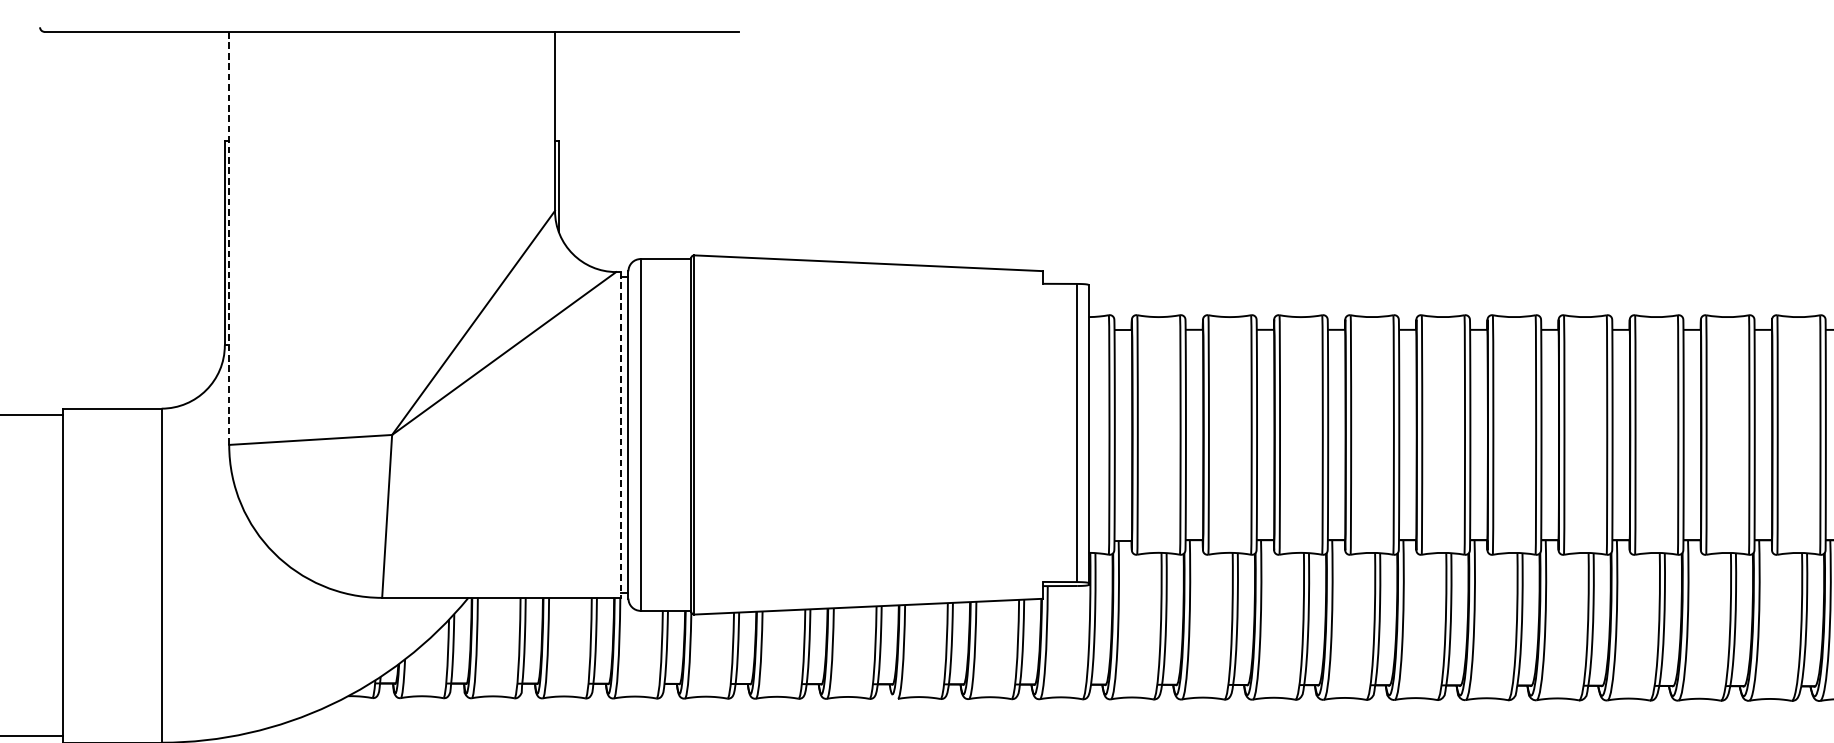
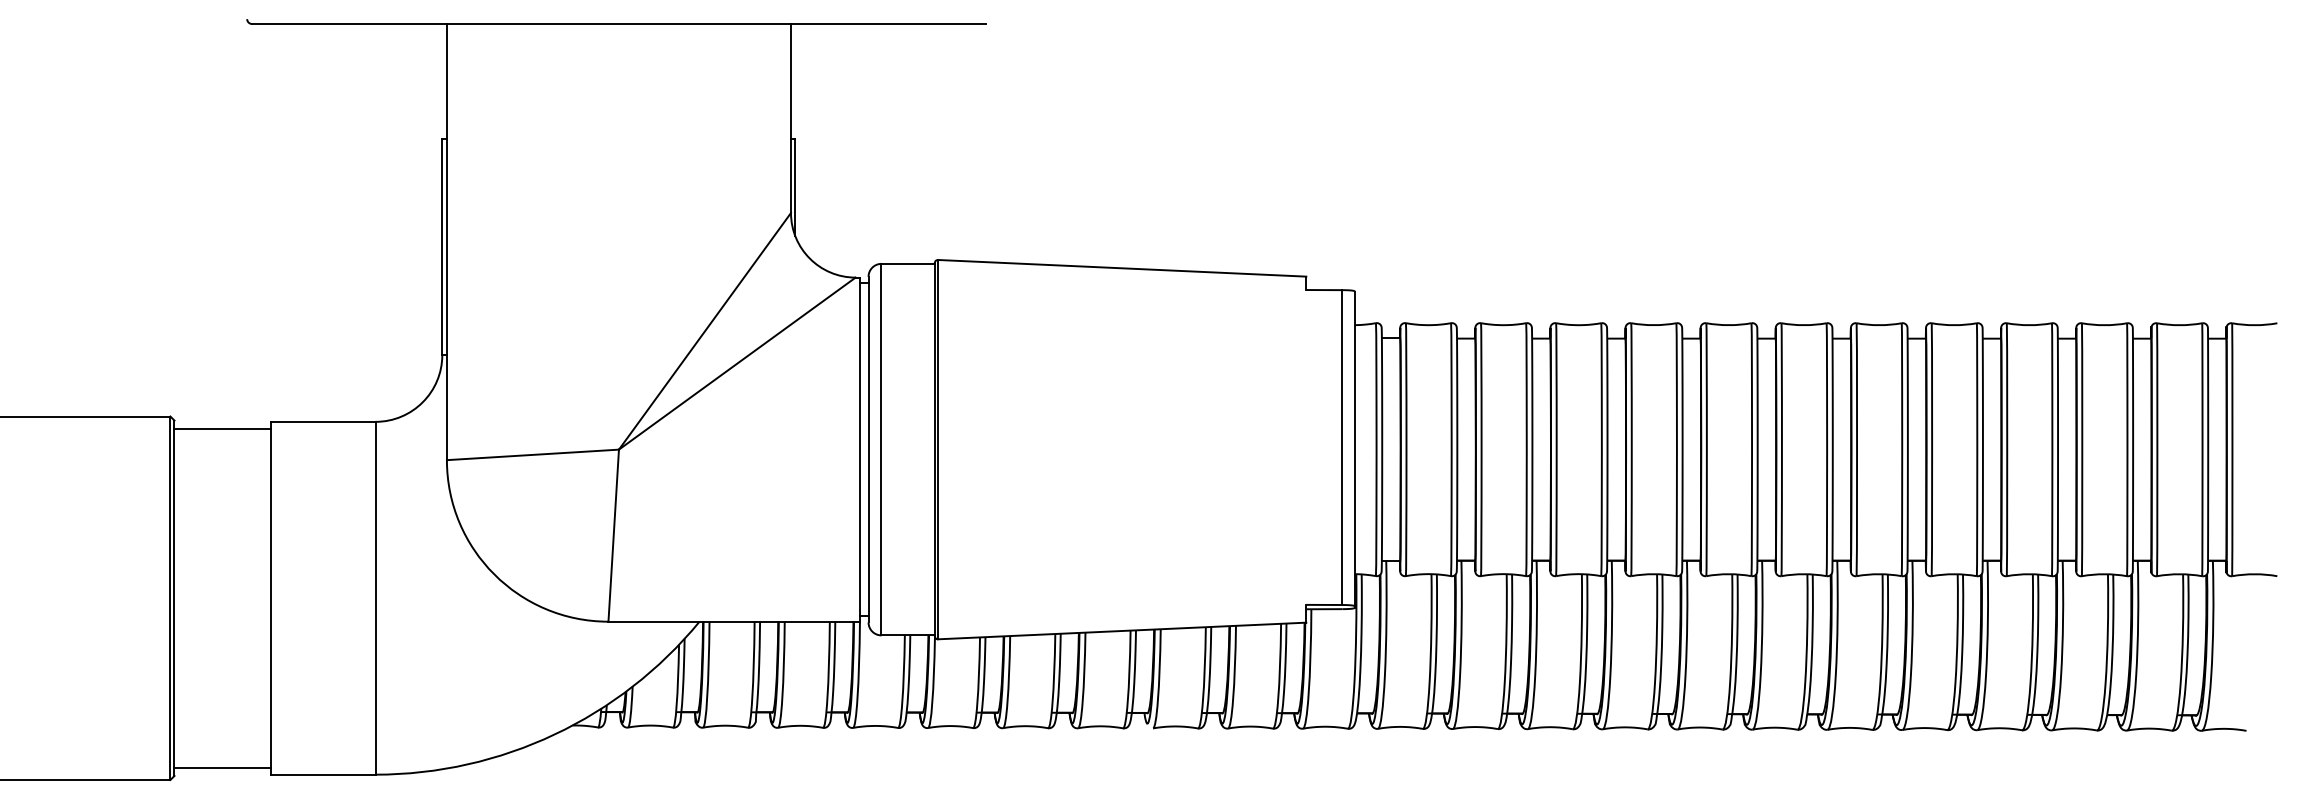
line: (228, 237) -> (446, 241), dashed -> solid
line: (620, 435) -> (860, 450), dashed -> solid

